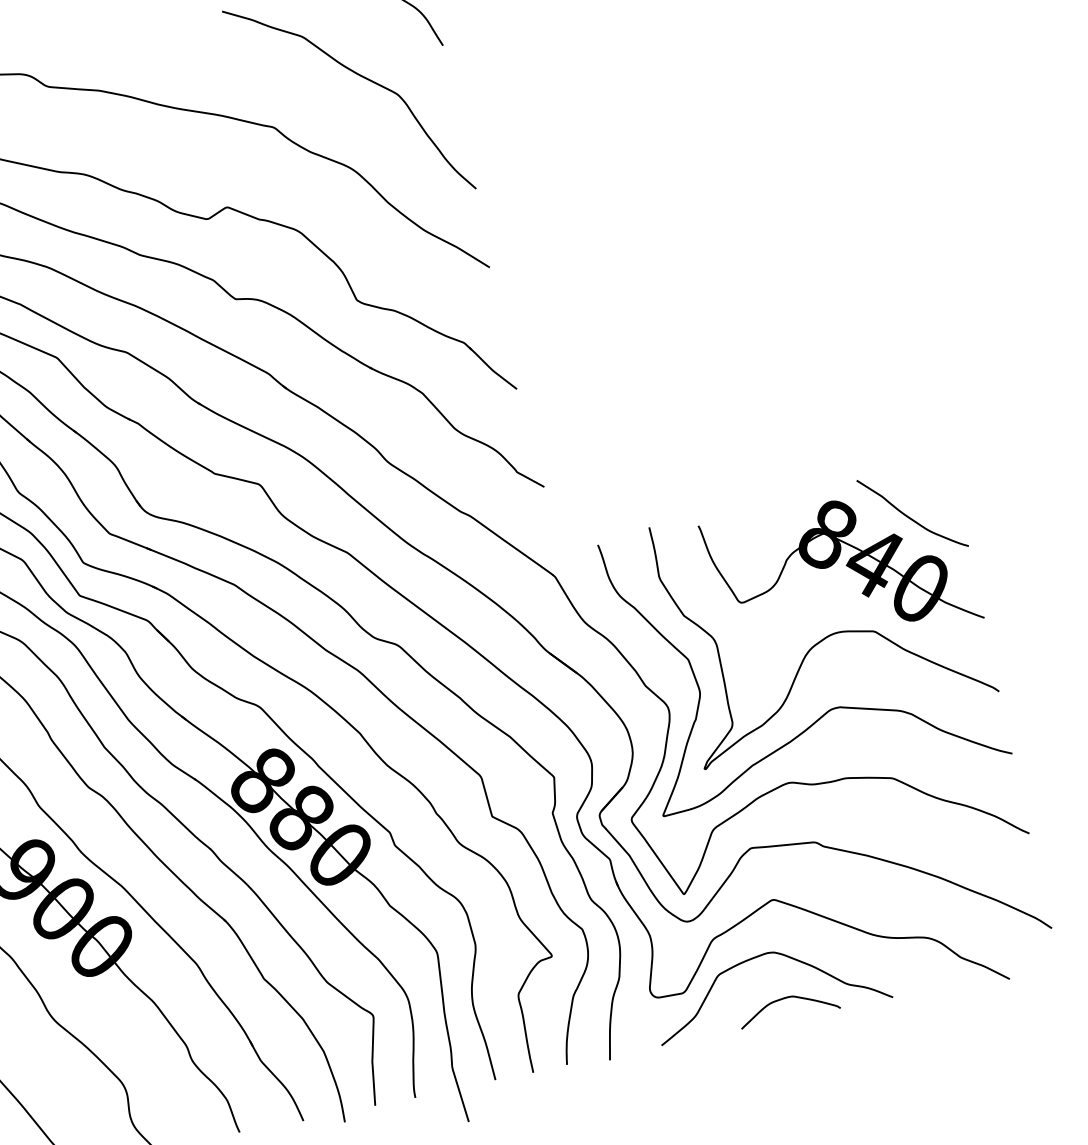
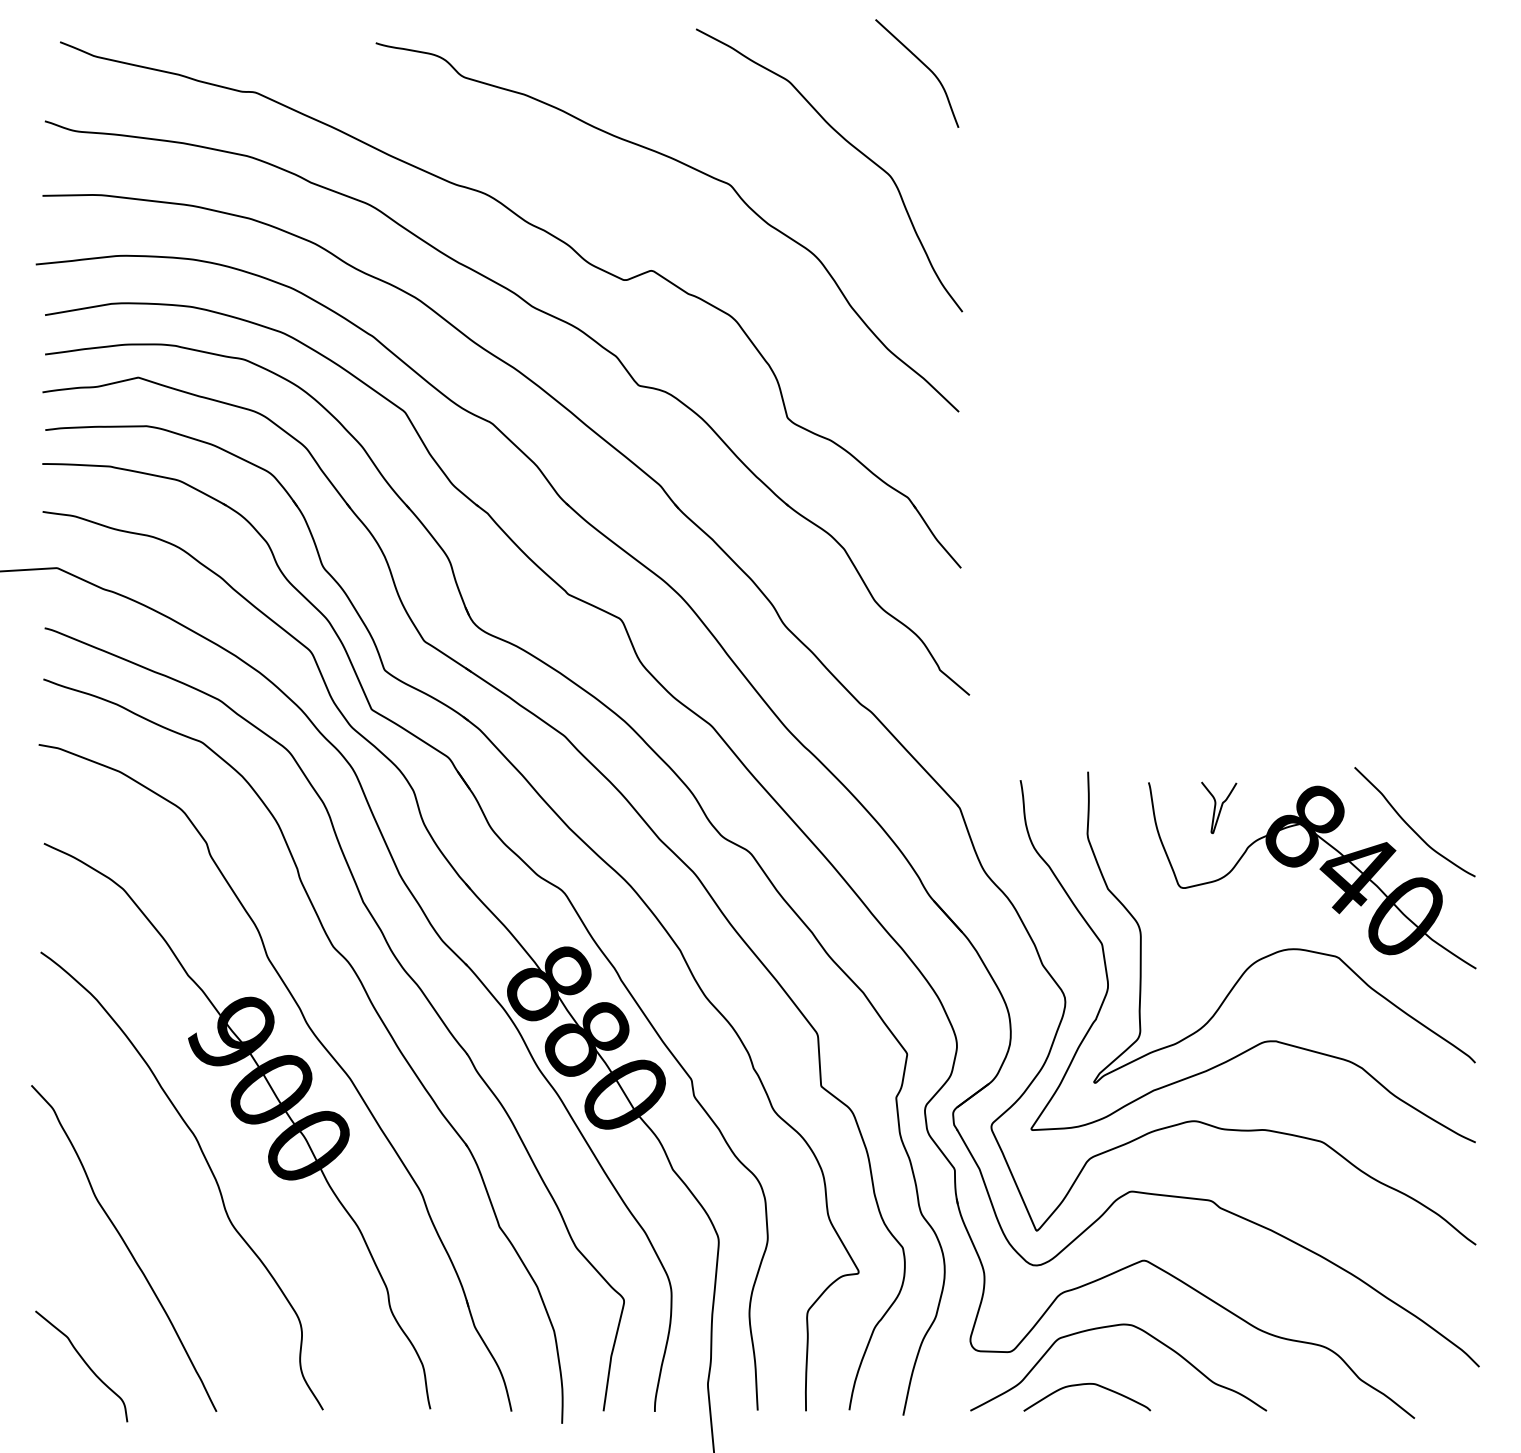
curve: (758, 533) -> (1220, 807), added
curve: (784, 999) -> (1083, 1385), moved

